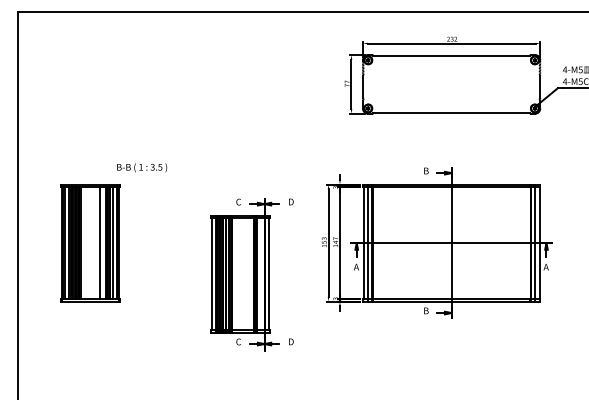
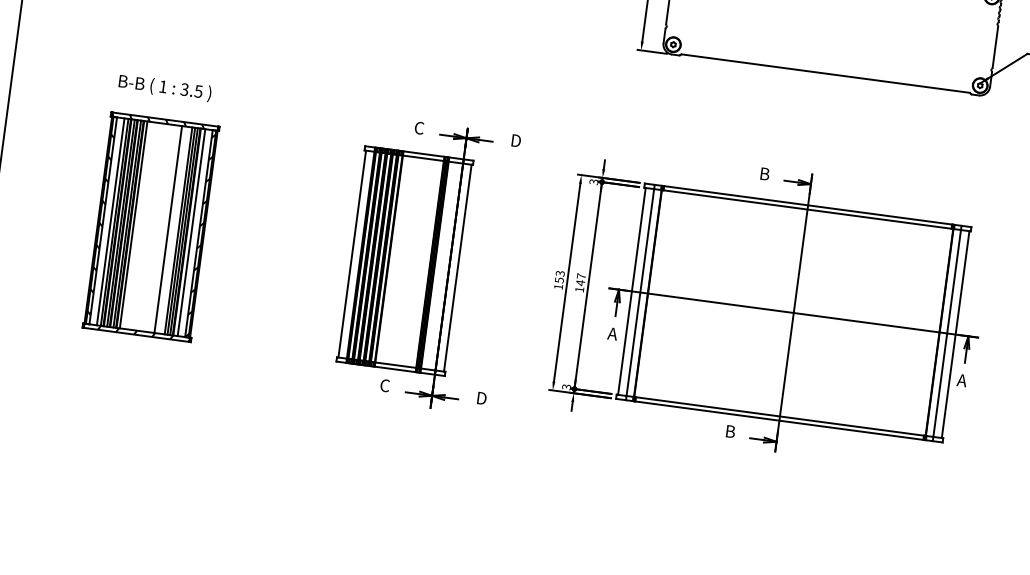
text: (142, 167) -> (165, 87), moved
part: (90, 243) -> (150, 227), moved
part: (251, 274) -> (425, 264), moved

